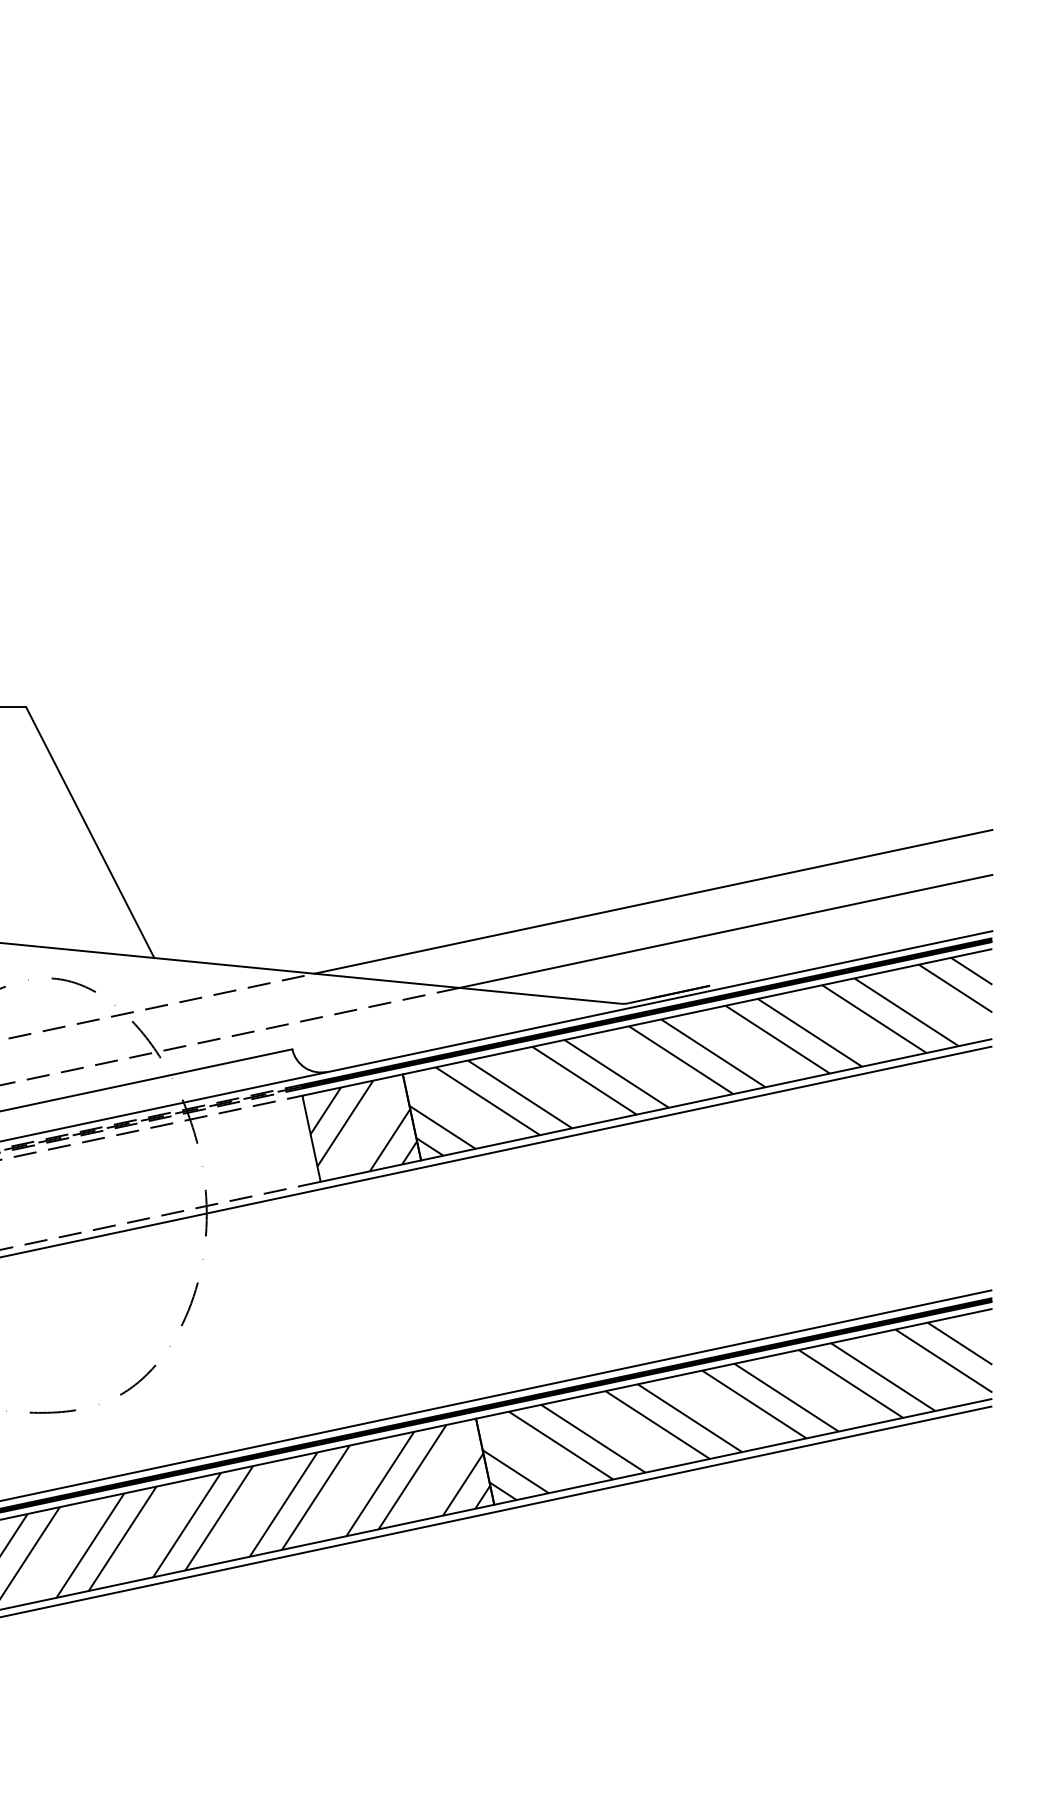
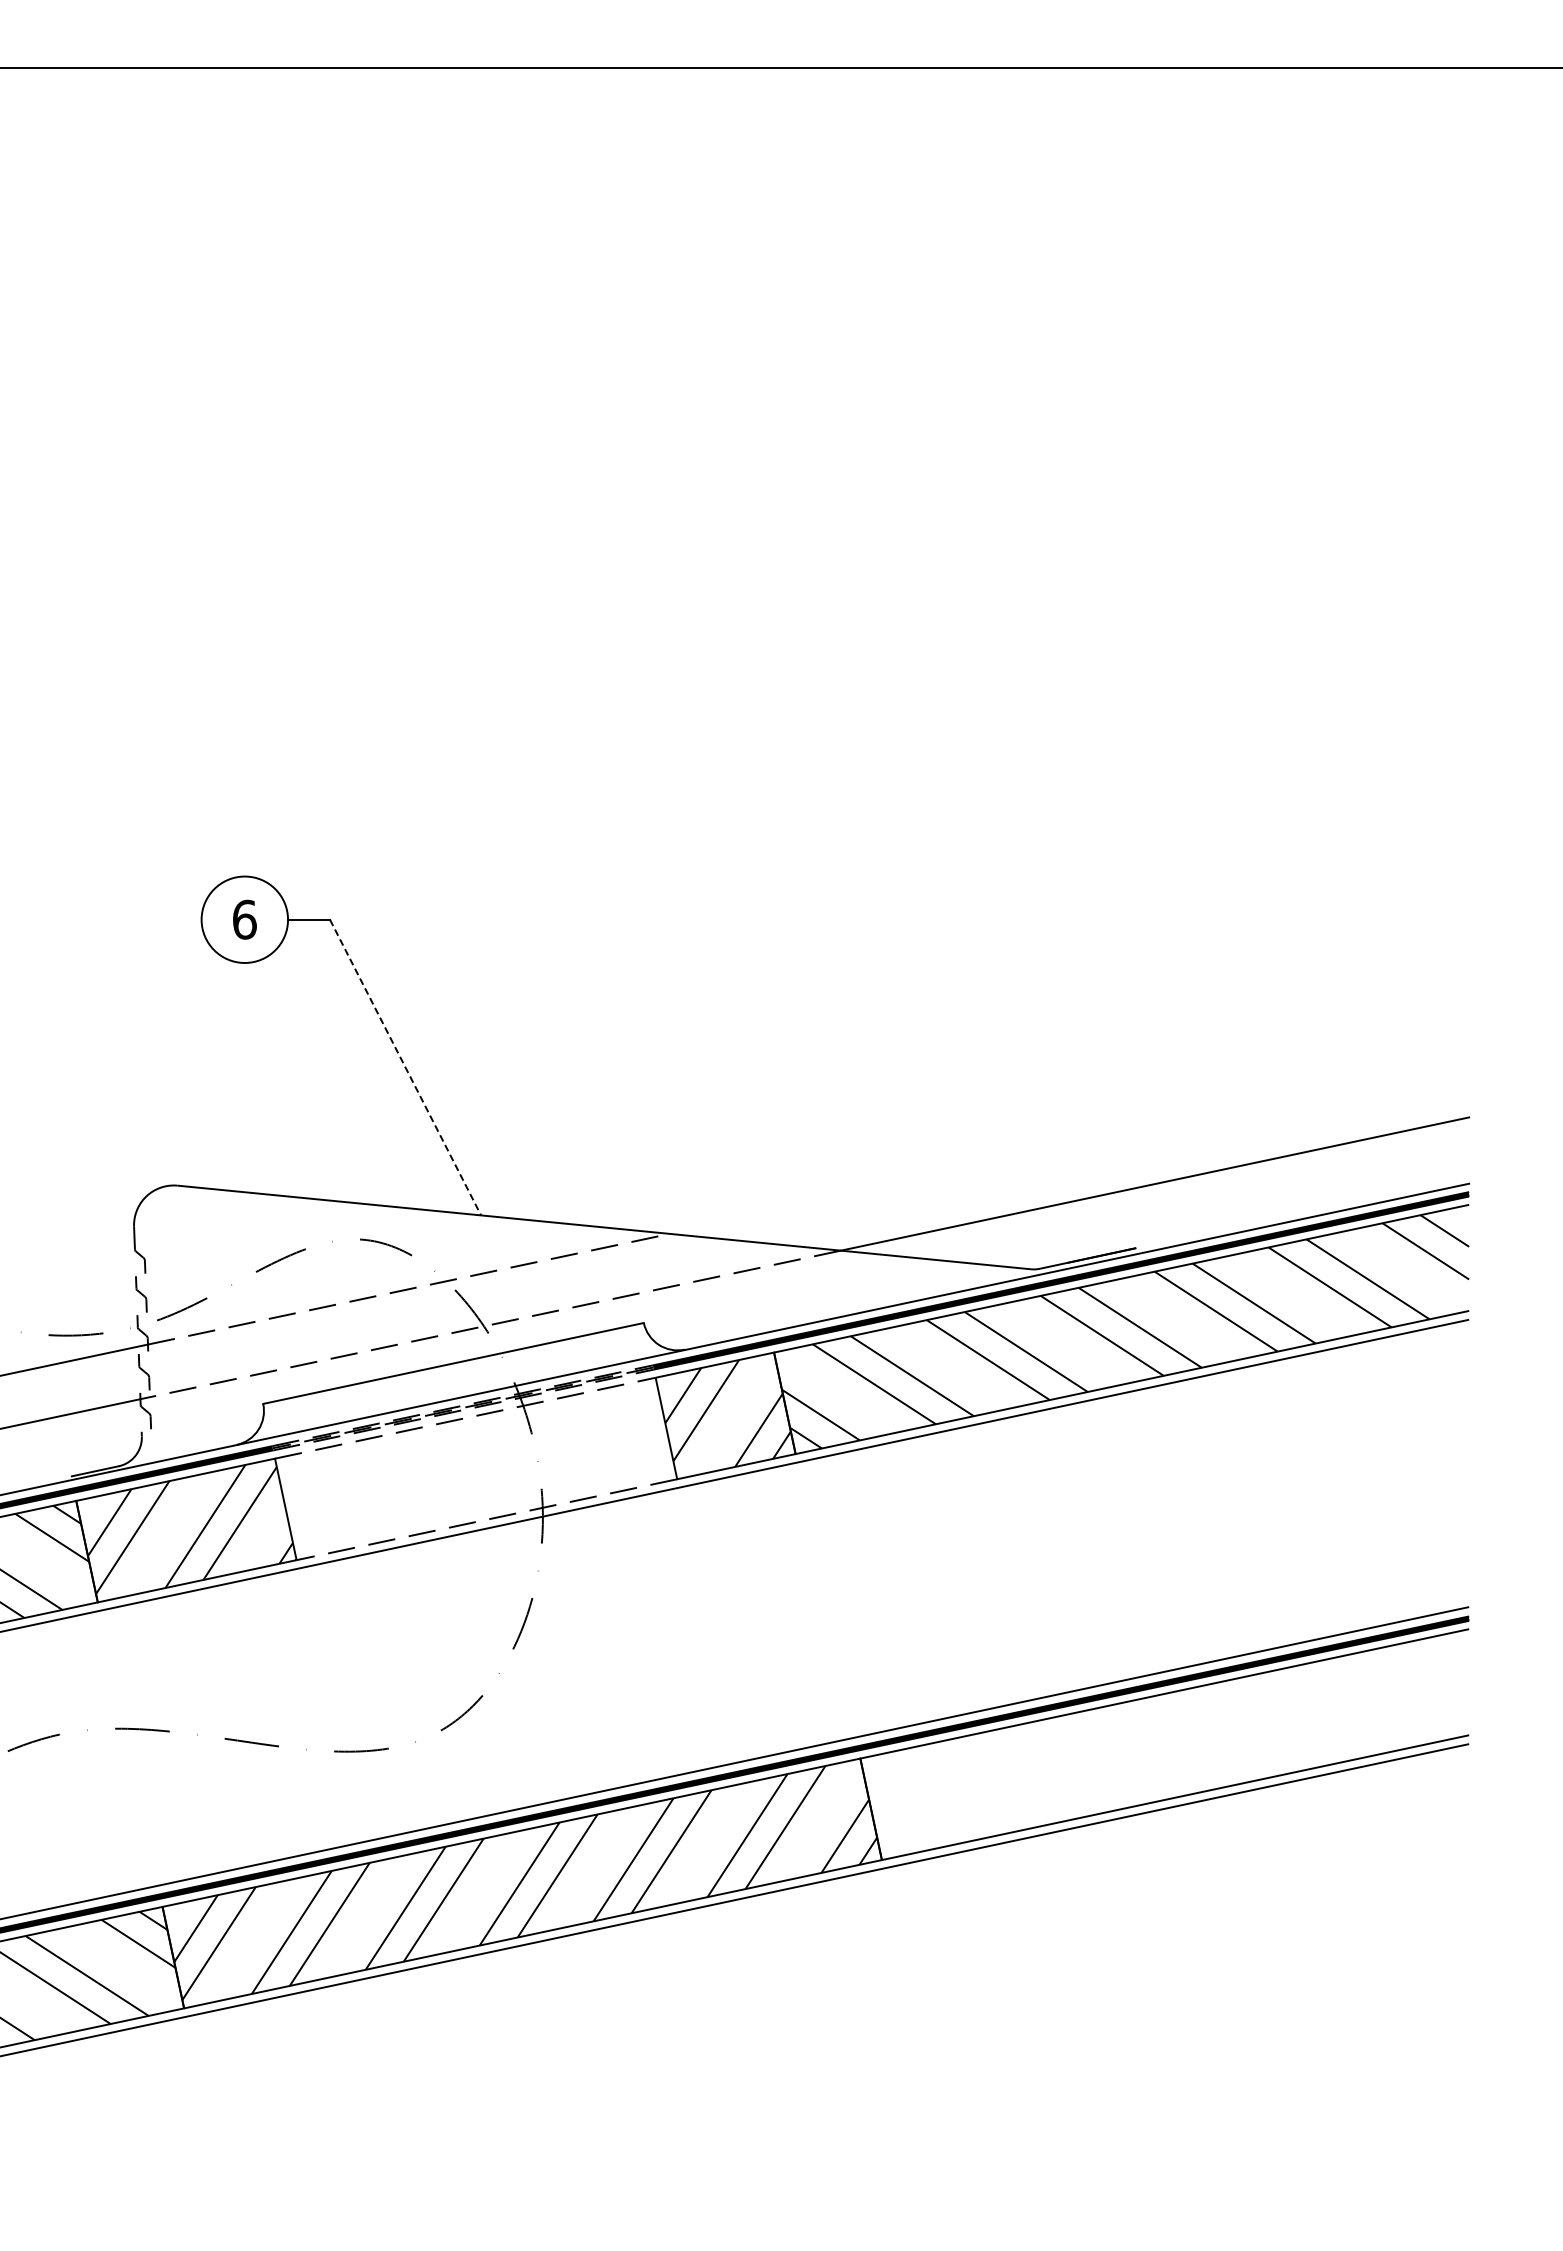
line: (90, 833) -> (405, 1068), solid -> dashed
line: (653, 901) -> (1069, 1148), removed
hatch: (737, 1404) -> (1168, 1741), removed

